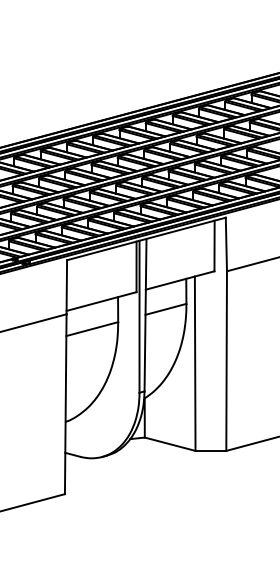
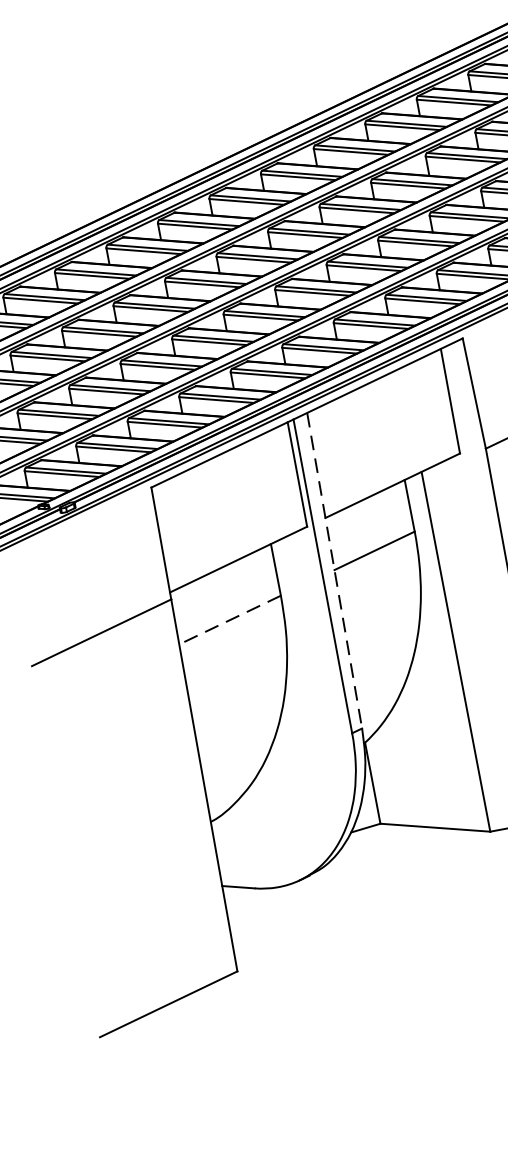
line: (145, 315) -> (334, 571), solid -> dashed
line: (92, 329) -> (230, 620), solid -> dashed

